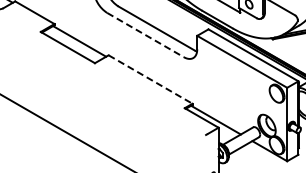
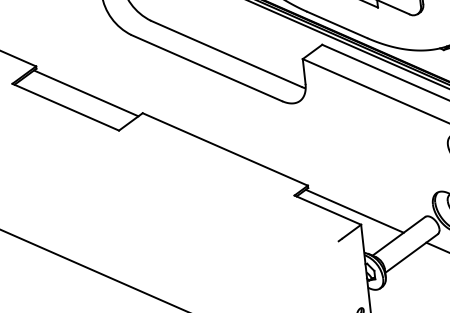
line: (145, 35) -> (206, 68), dashed -> solid
line: (151, 79) -> (227, 149), dashed -> solid

